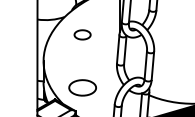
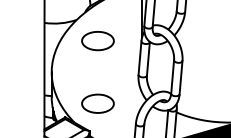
part: (82, 34) -> (97, 40), size x1.67

